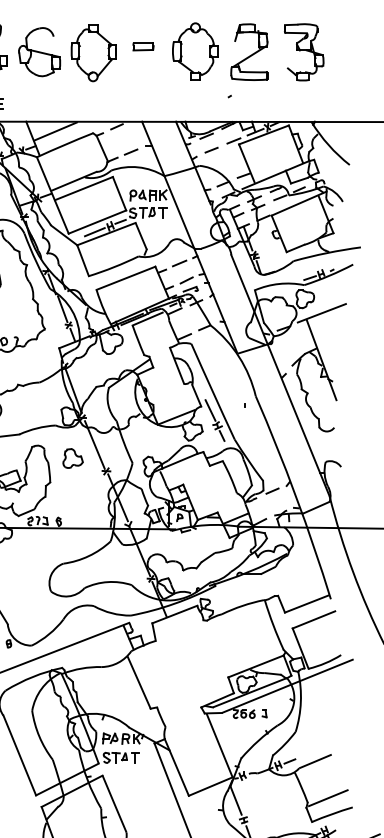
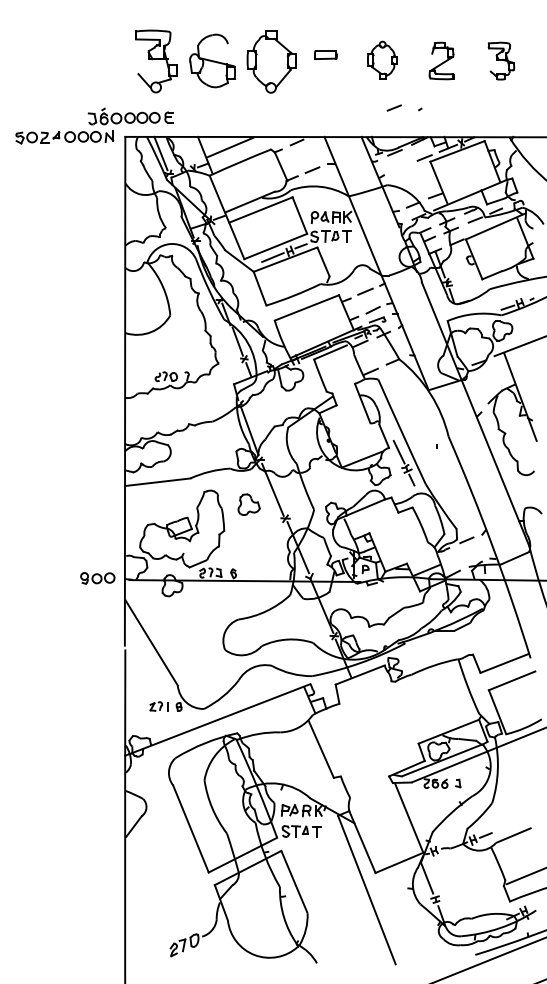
part: (195, 50) -> (382, 59), size x0.6
part: (249, 51) -> (441, 60), size x0.6
part: (304, 51) -> (501, 60), size x0.6
line: (210, 149) -> (393, 107), moved

